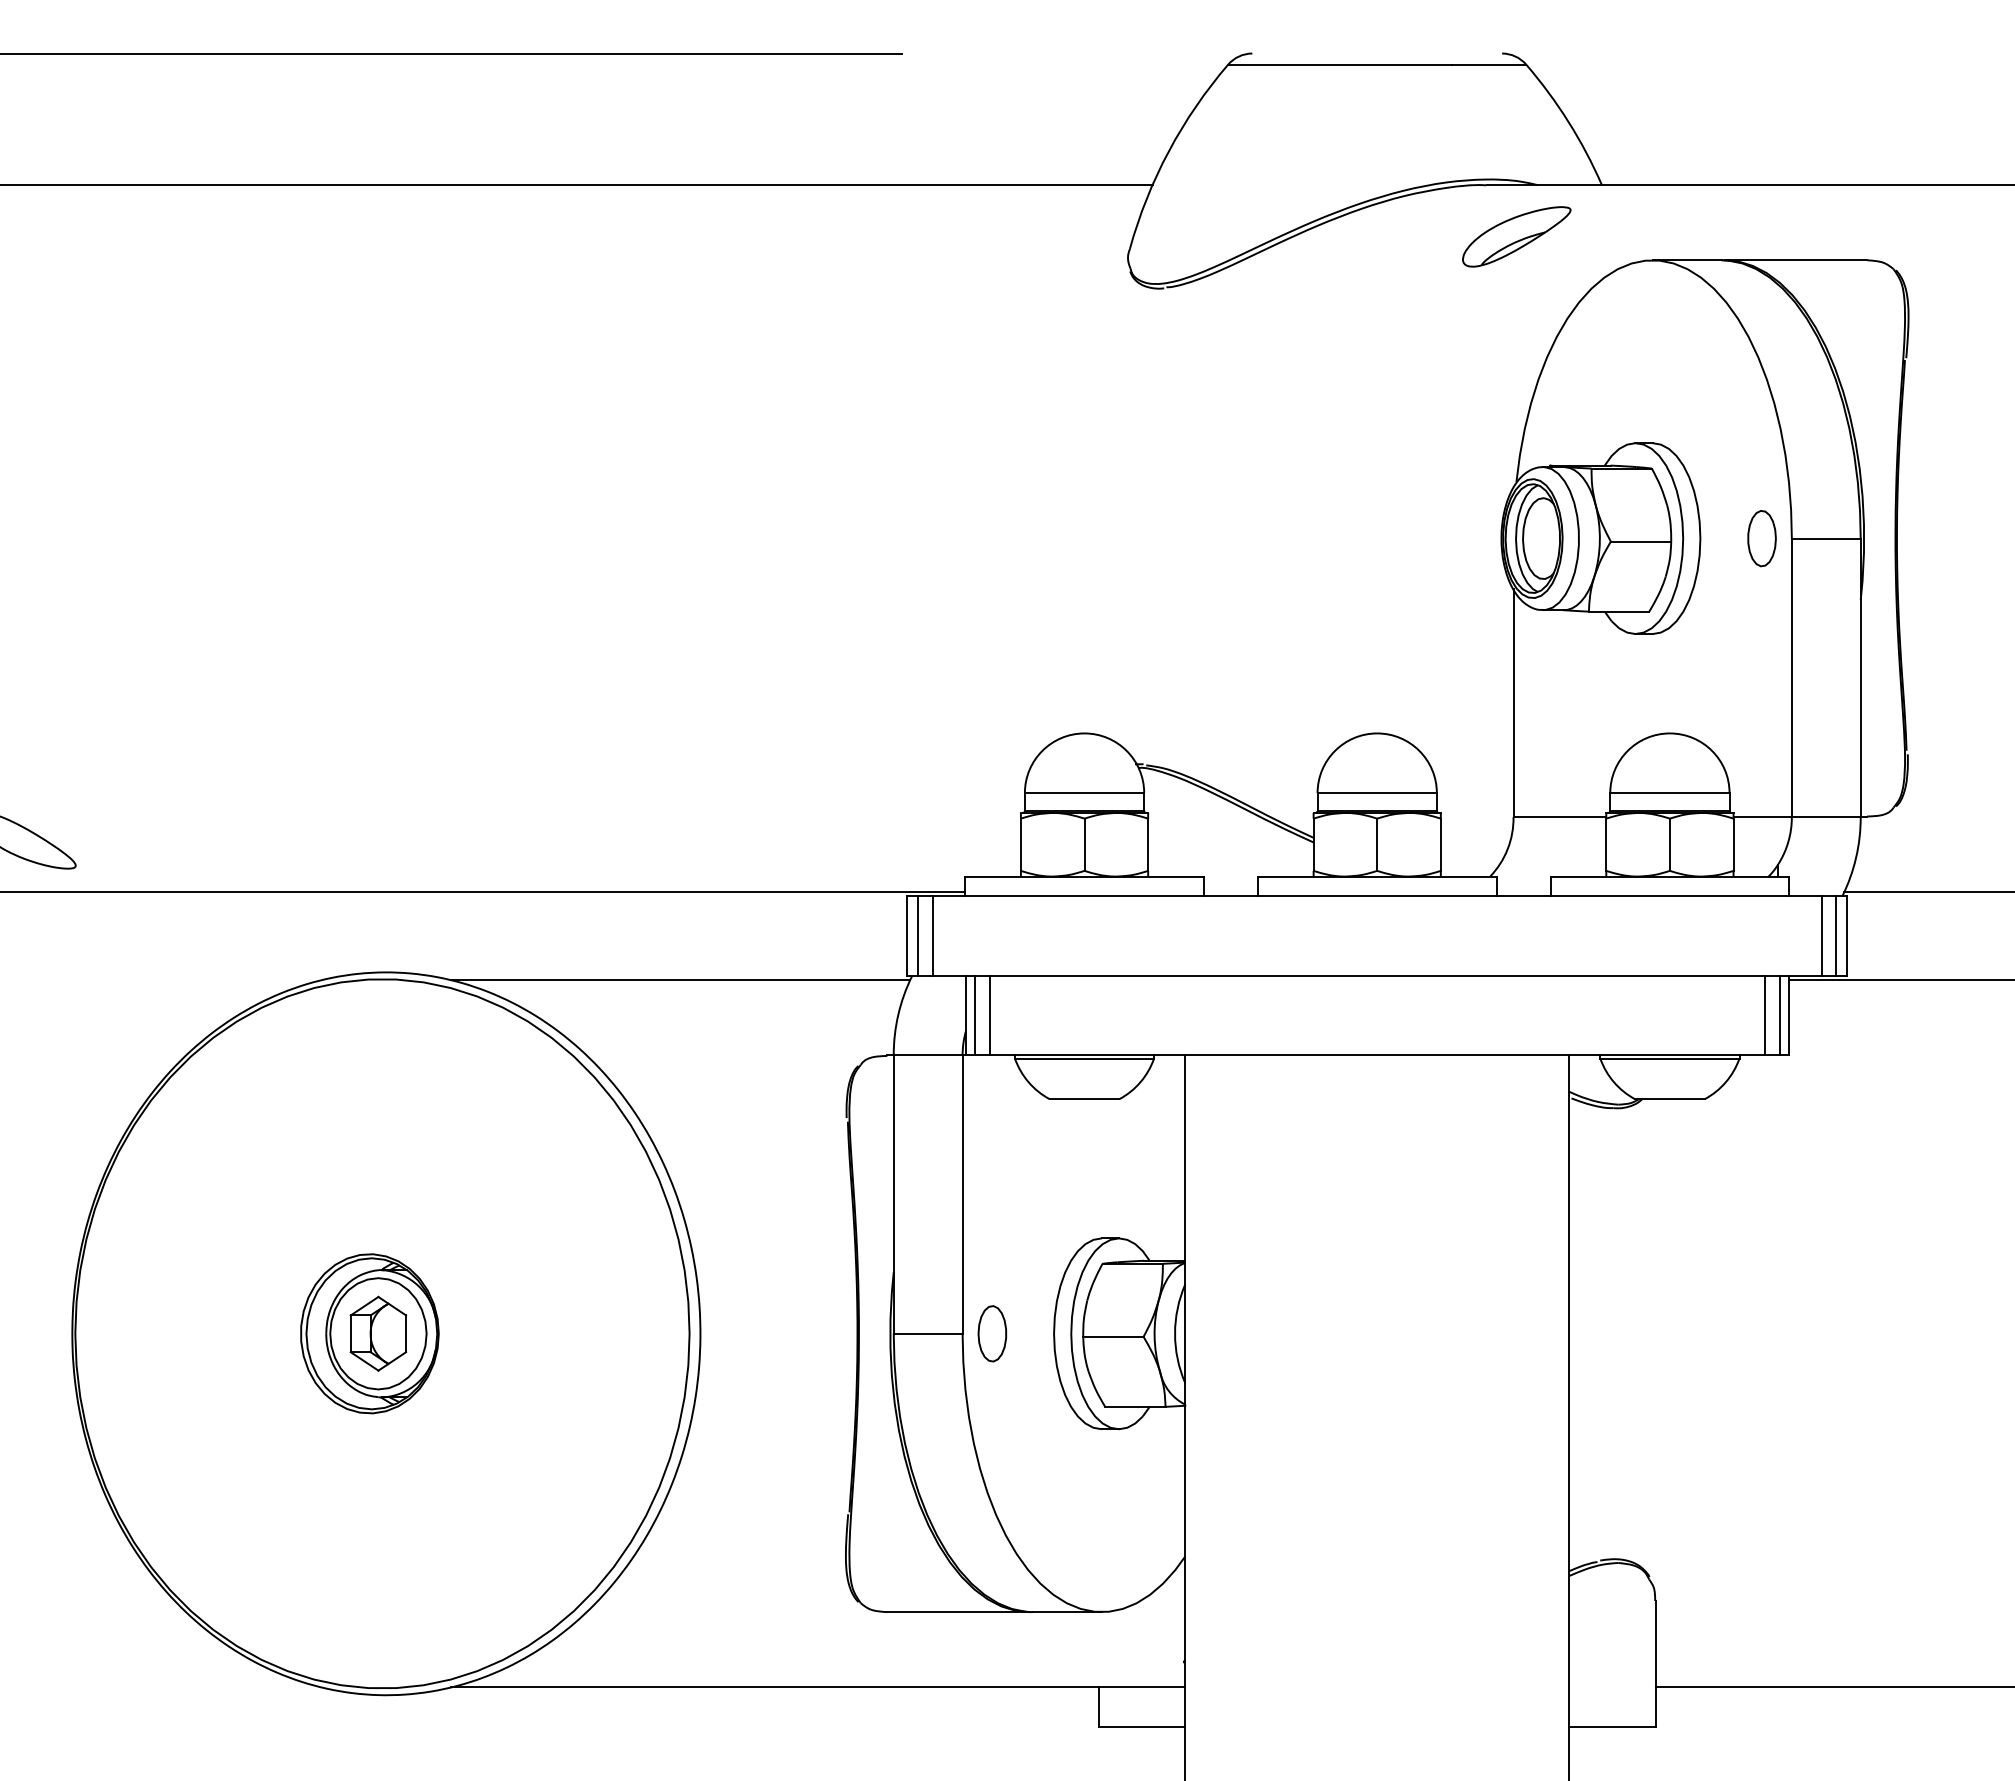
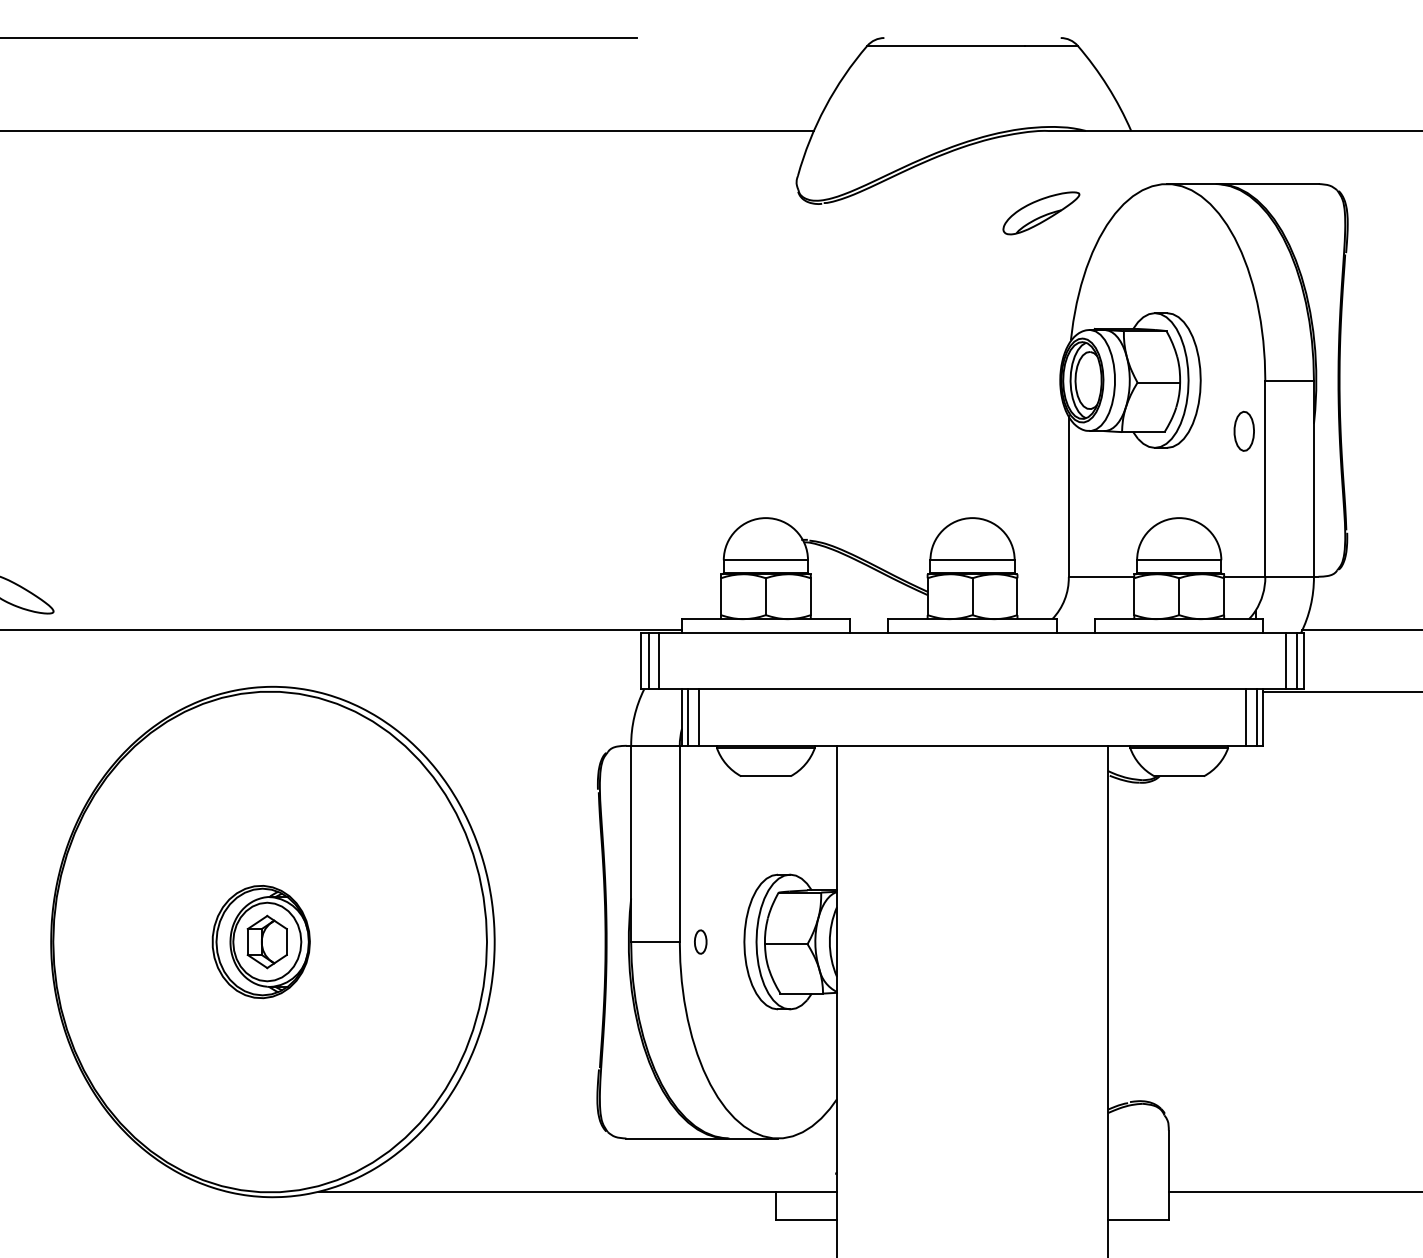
part: (1516, 236) -> (1041, 213), moved
part: (1761, 538) -> (1243, 431), moved
line: (680, 980) -> (480, 692), removed
part: (991, 1333) -> (700, 941), size x0.6

